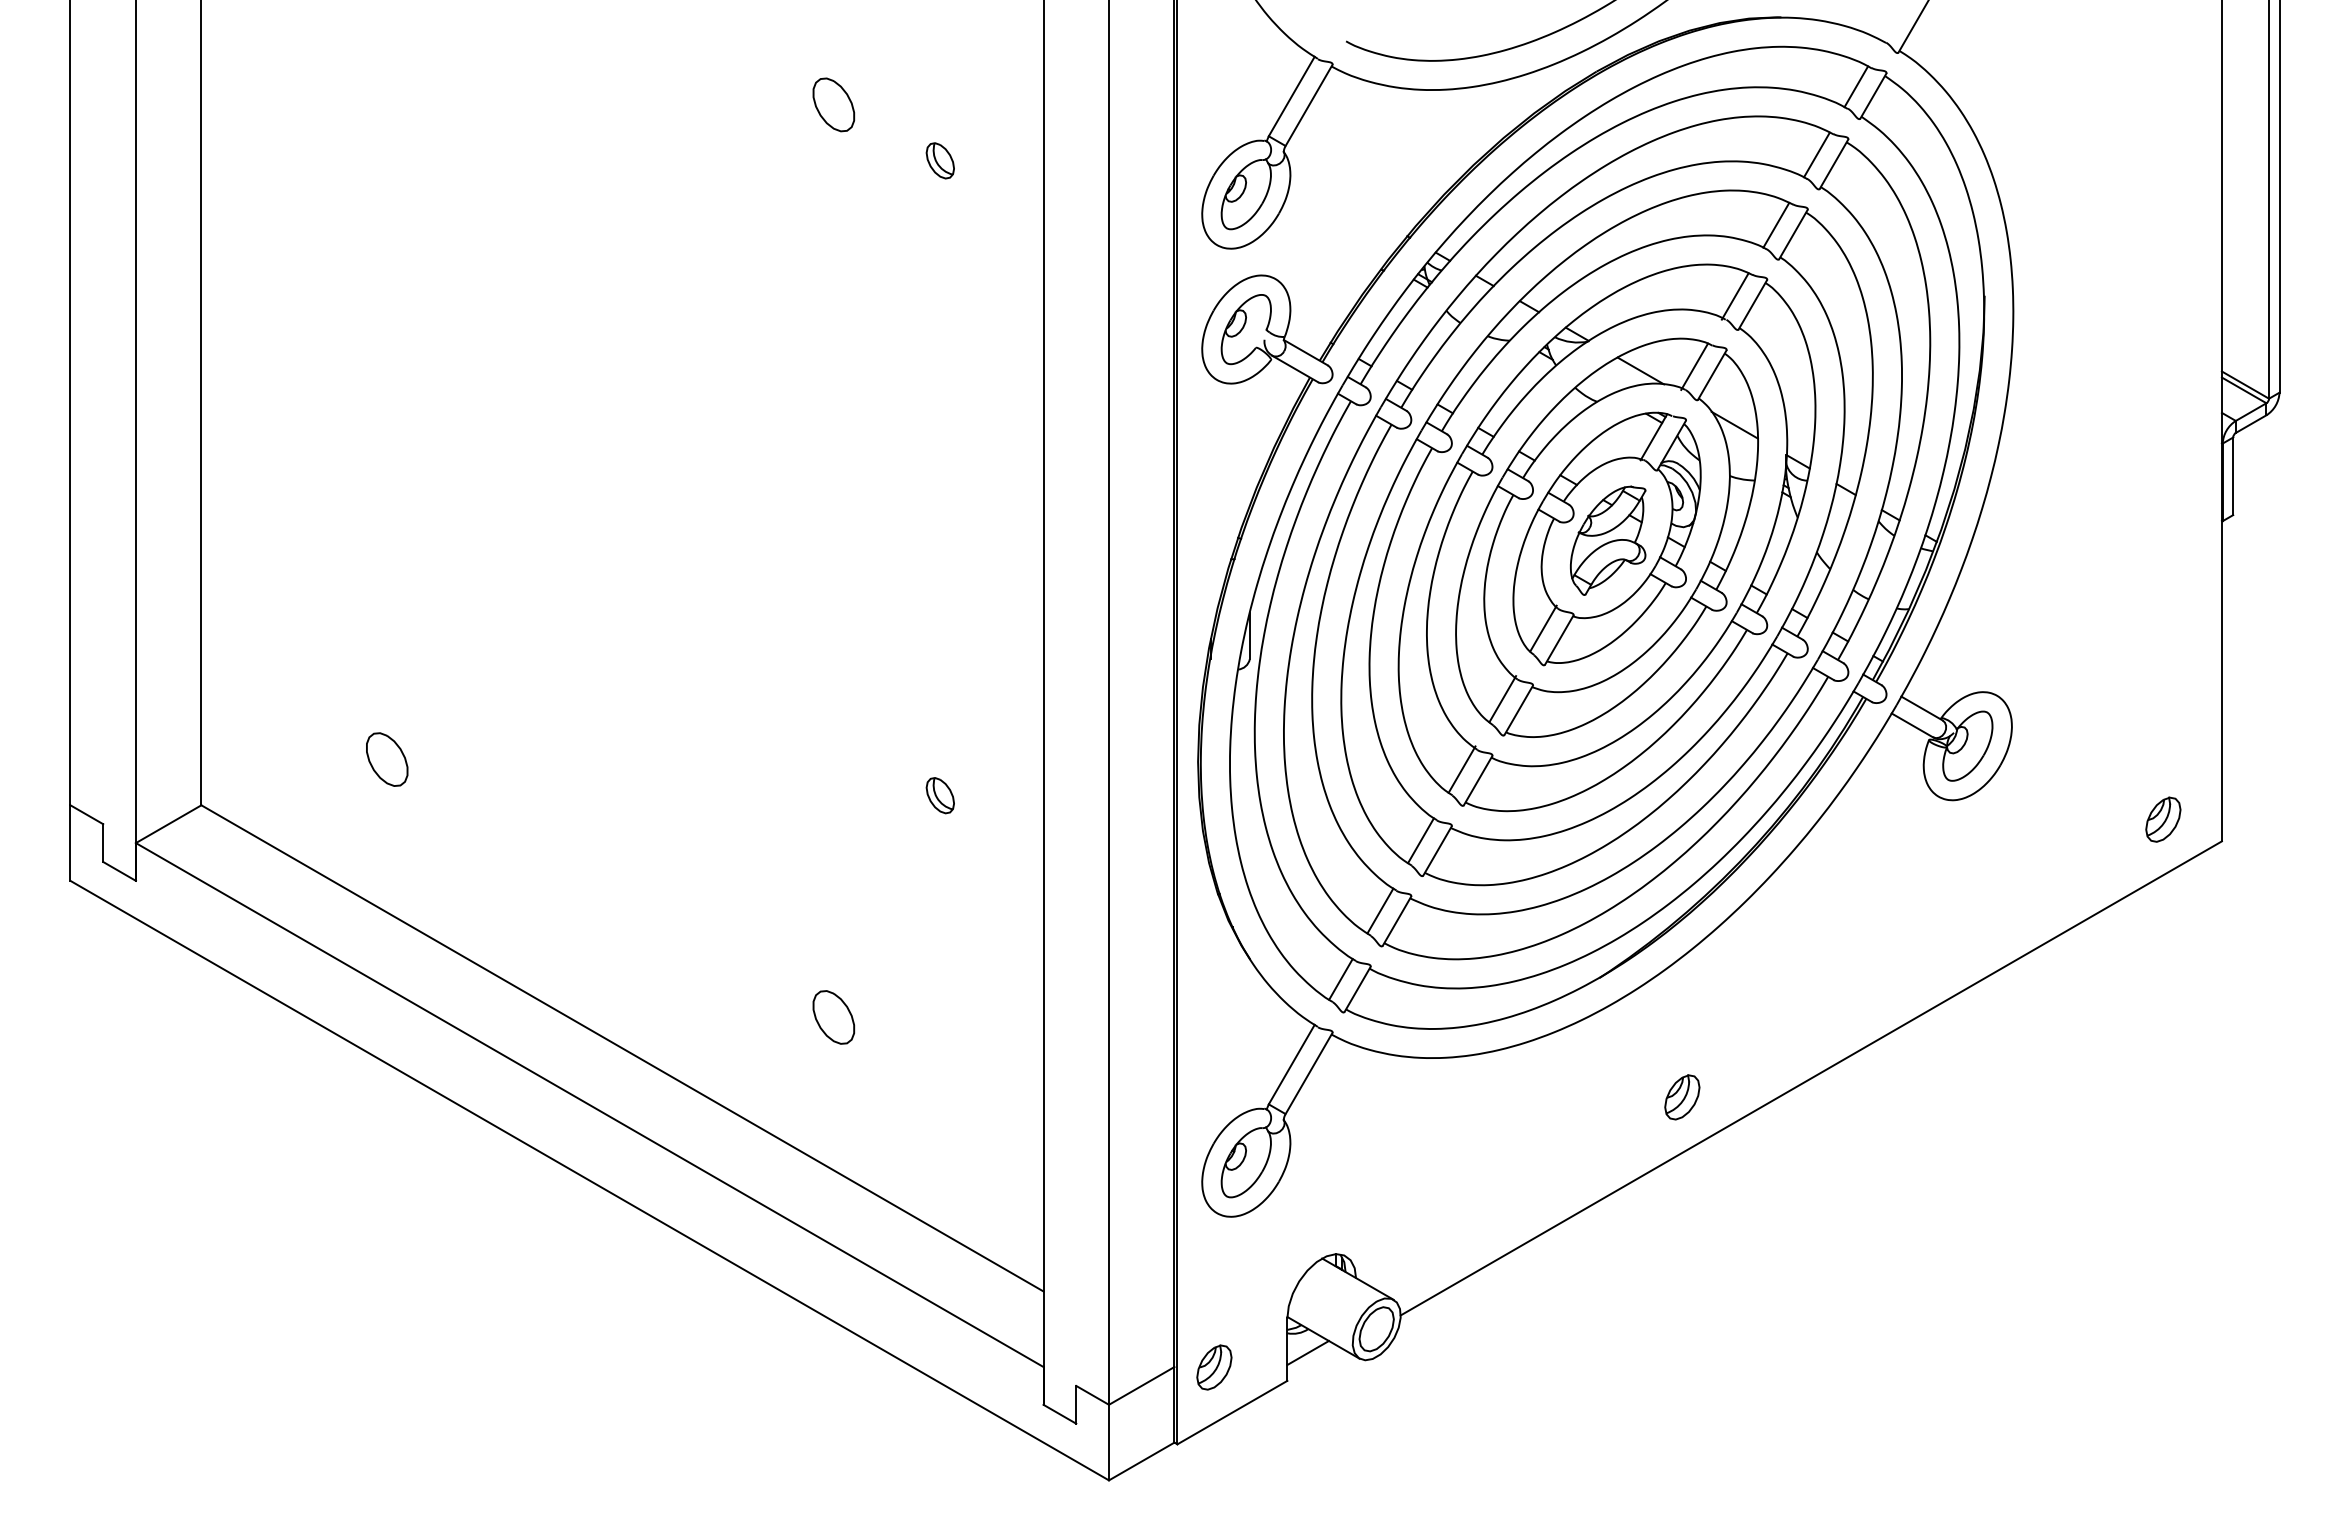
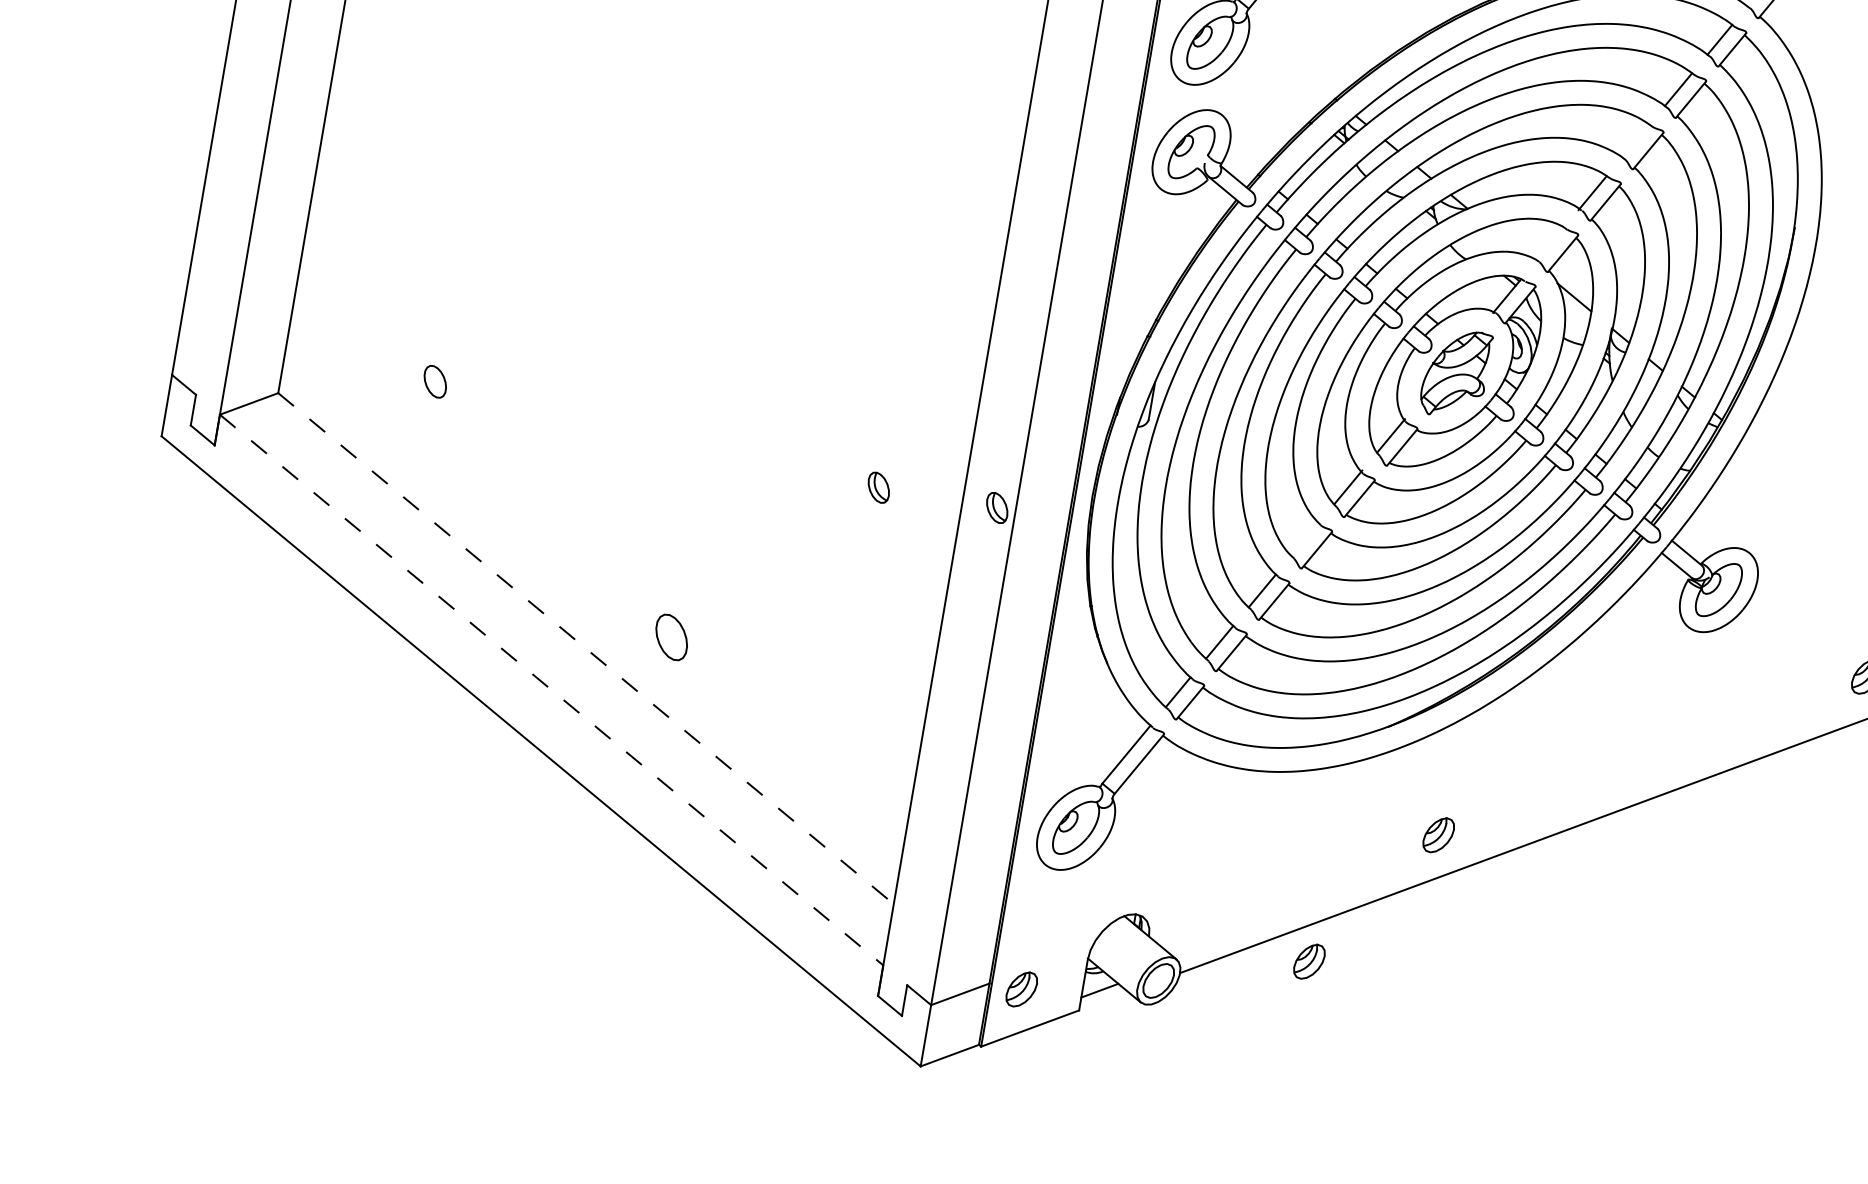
line: (1776, 224) -> (1636, 140), removed
line: (1694, 366) -> (1549, 244), removed
line: (1640, 370) -> (1505, 240), removed
part: (387, 759) -> (435, 381), size x0.7
line: (1461, 769) -> (1305, 538), removed
part: (1085, 795) -> (996, 507), added
part: (833, 1017) -> (671, 637), moved
line: (622, 1048) -> (586, 648), solid -> dashed
line: (589, 1105) -> (551, 690), solid -> dashed
part: (1553, 1275) -> (1309, 961), added

